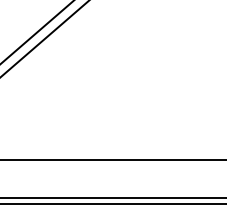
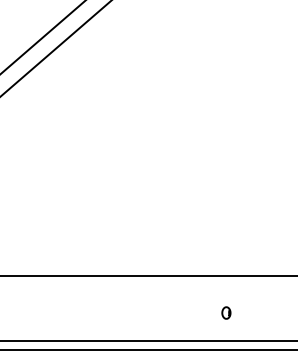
part: (159, 181) -> (226, 312), added

